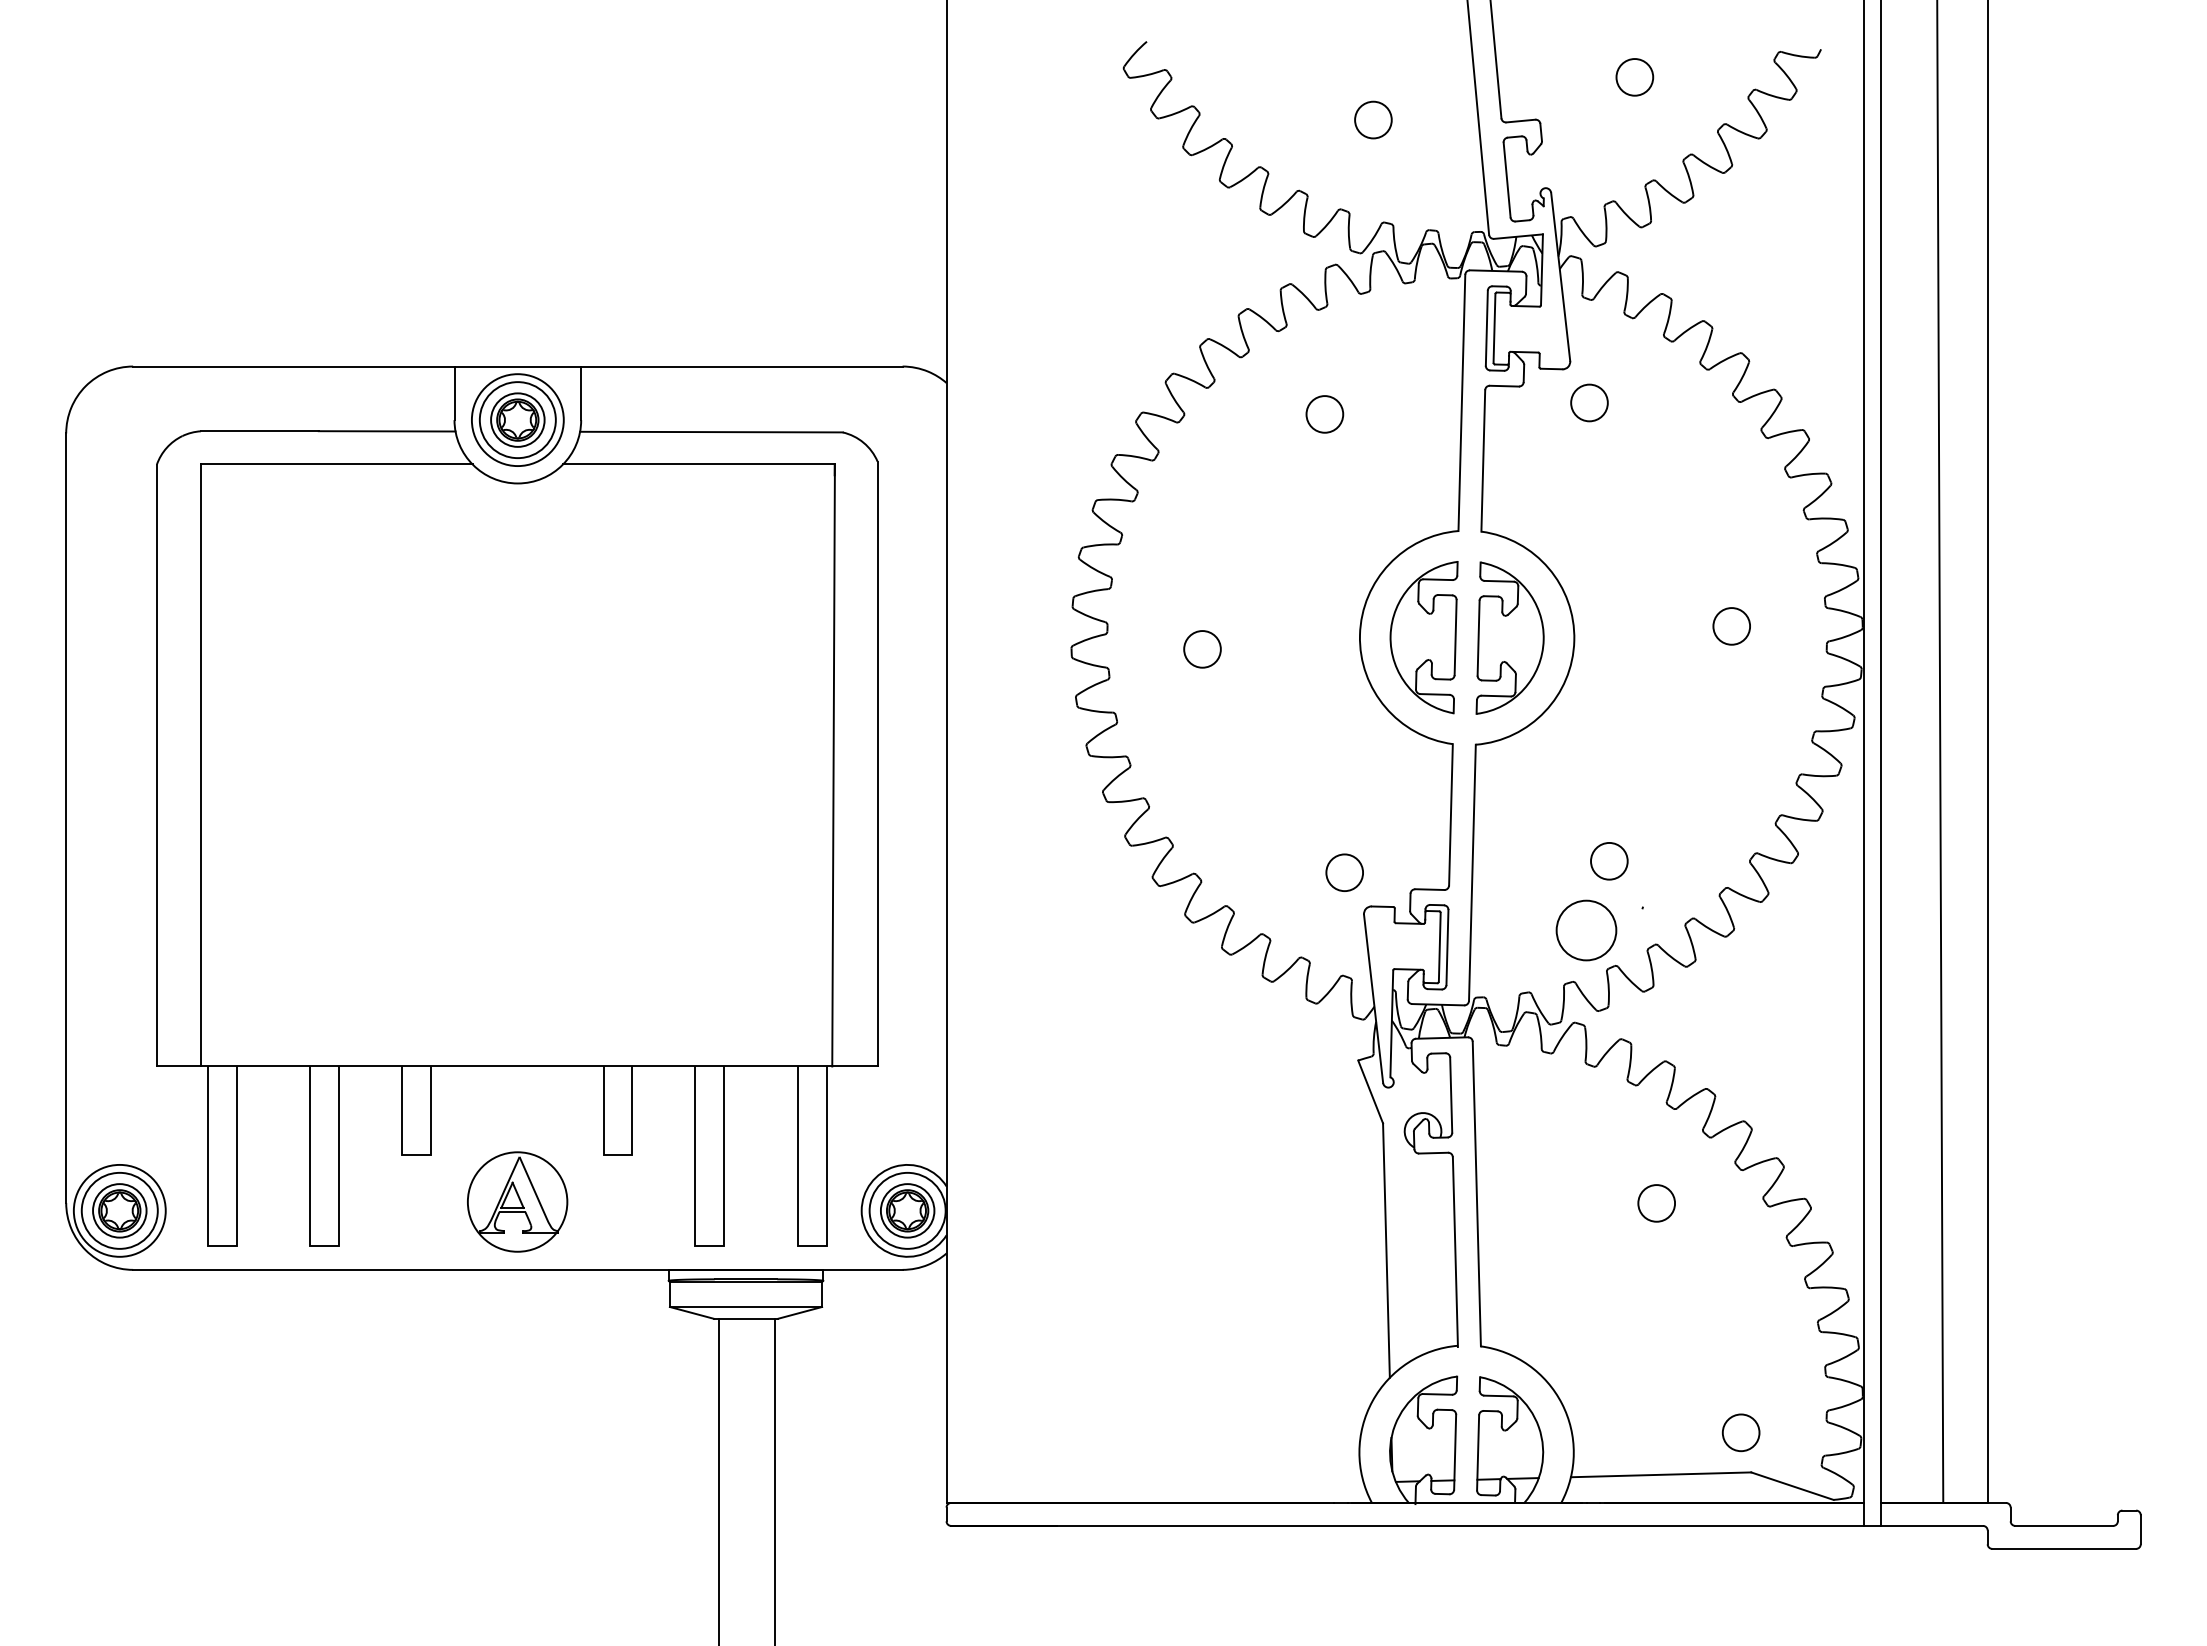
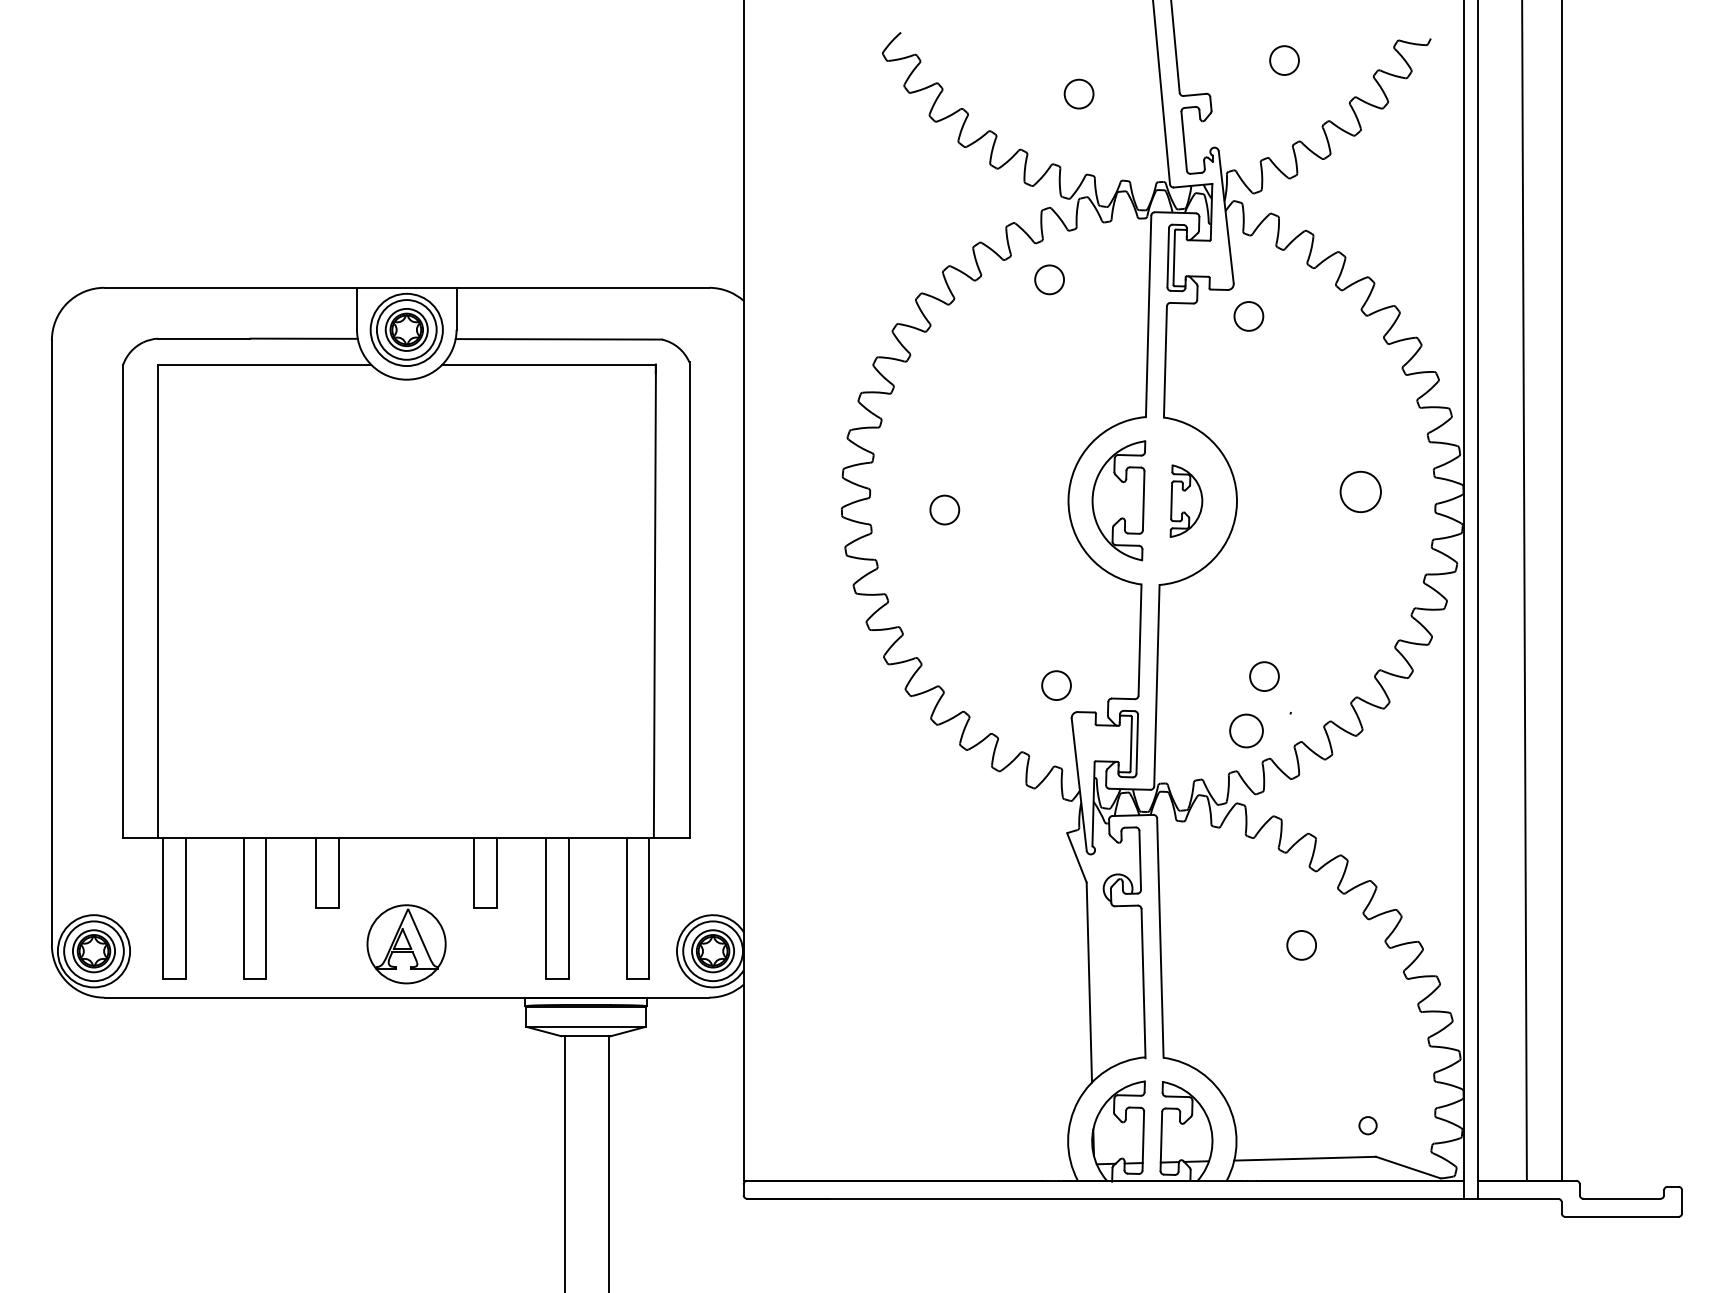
circle: (1324, 414) -> (1049, 279), moved
circle: (1731, 626) -> (1360, 492), size x1.4
part: (1509, 637) -> (1186, 500), size x0.6
circle: (1586, 930) -> (1246, 730), size x0.7
circle: (1740, 1432) -> (1367, 1125), size x0.6

